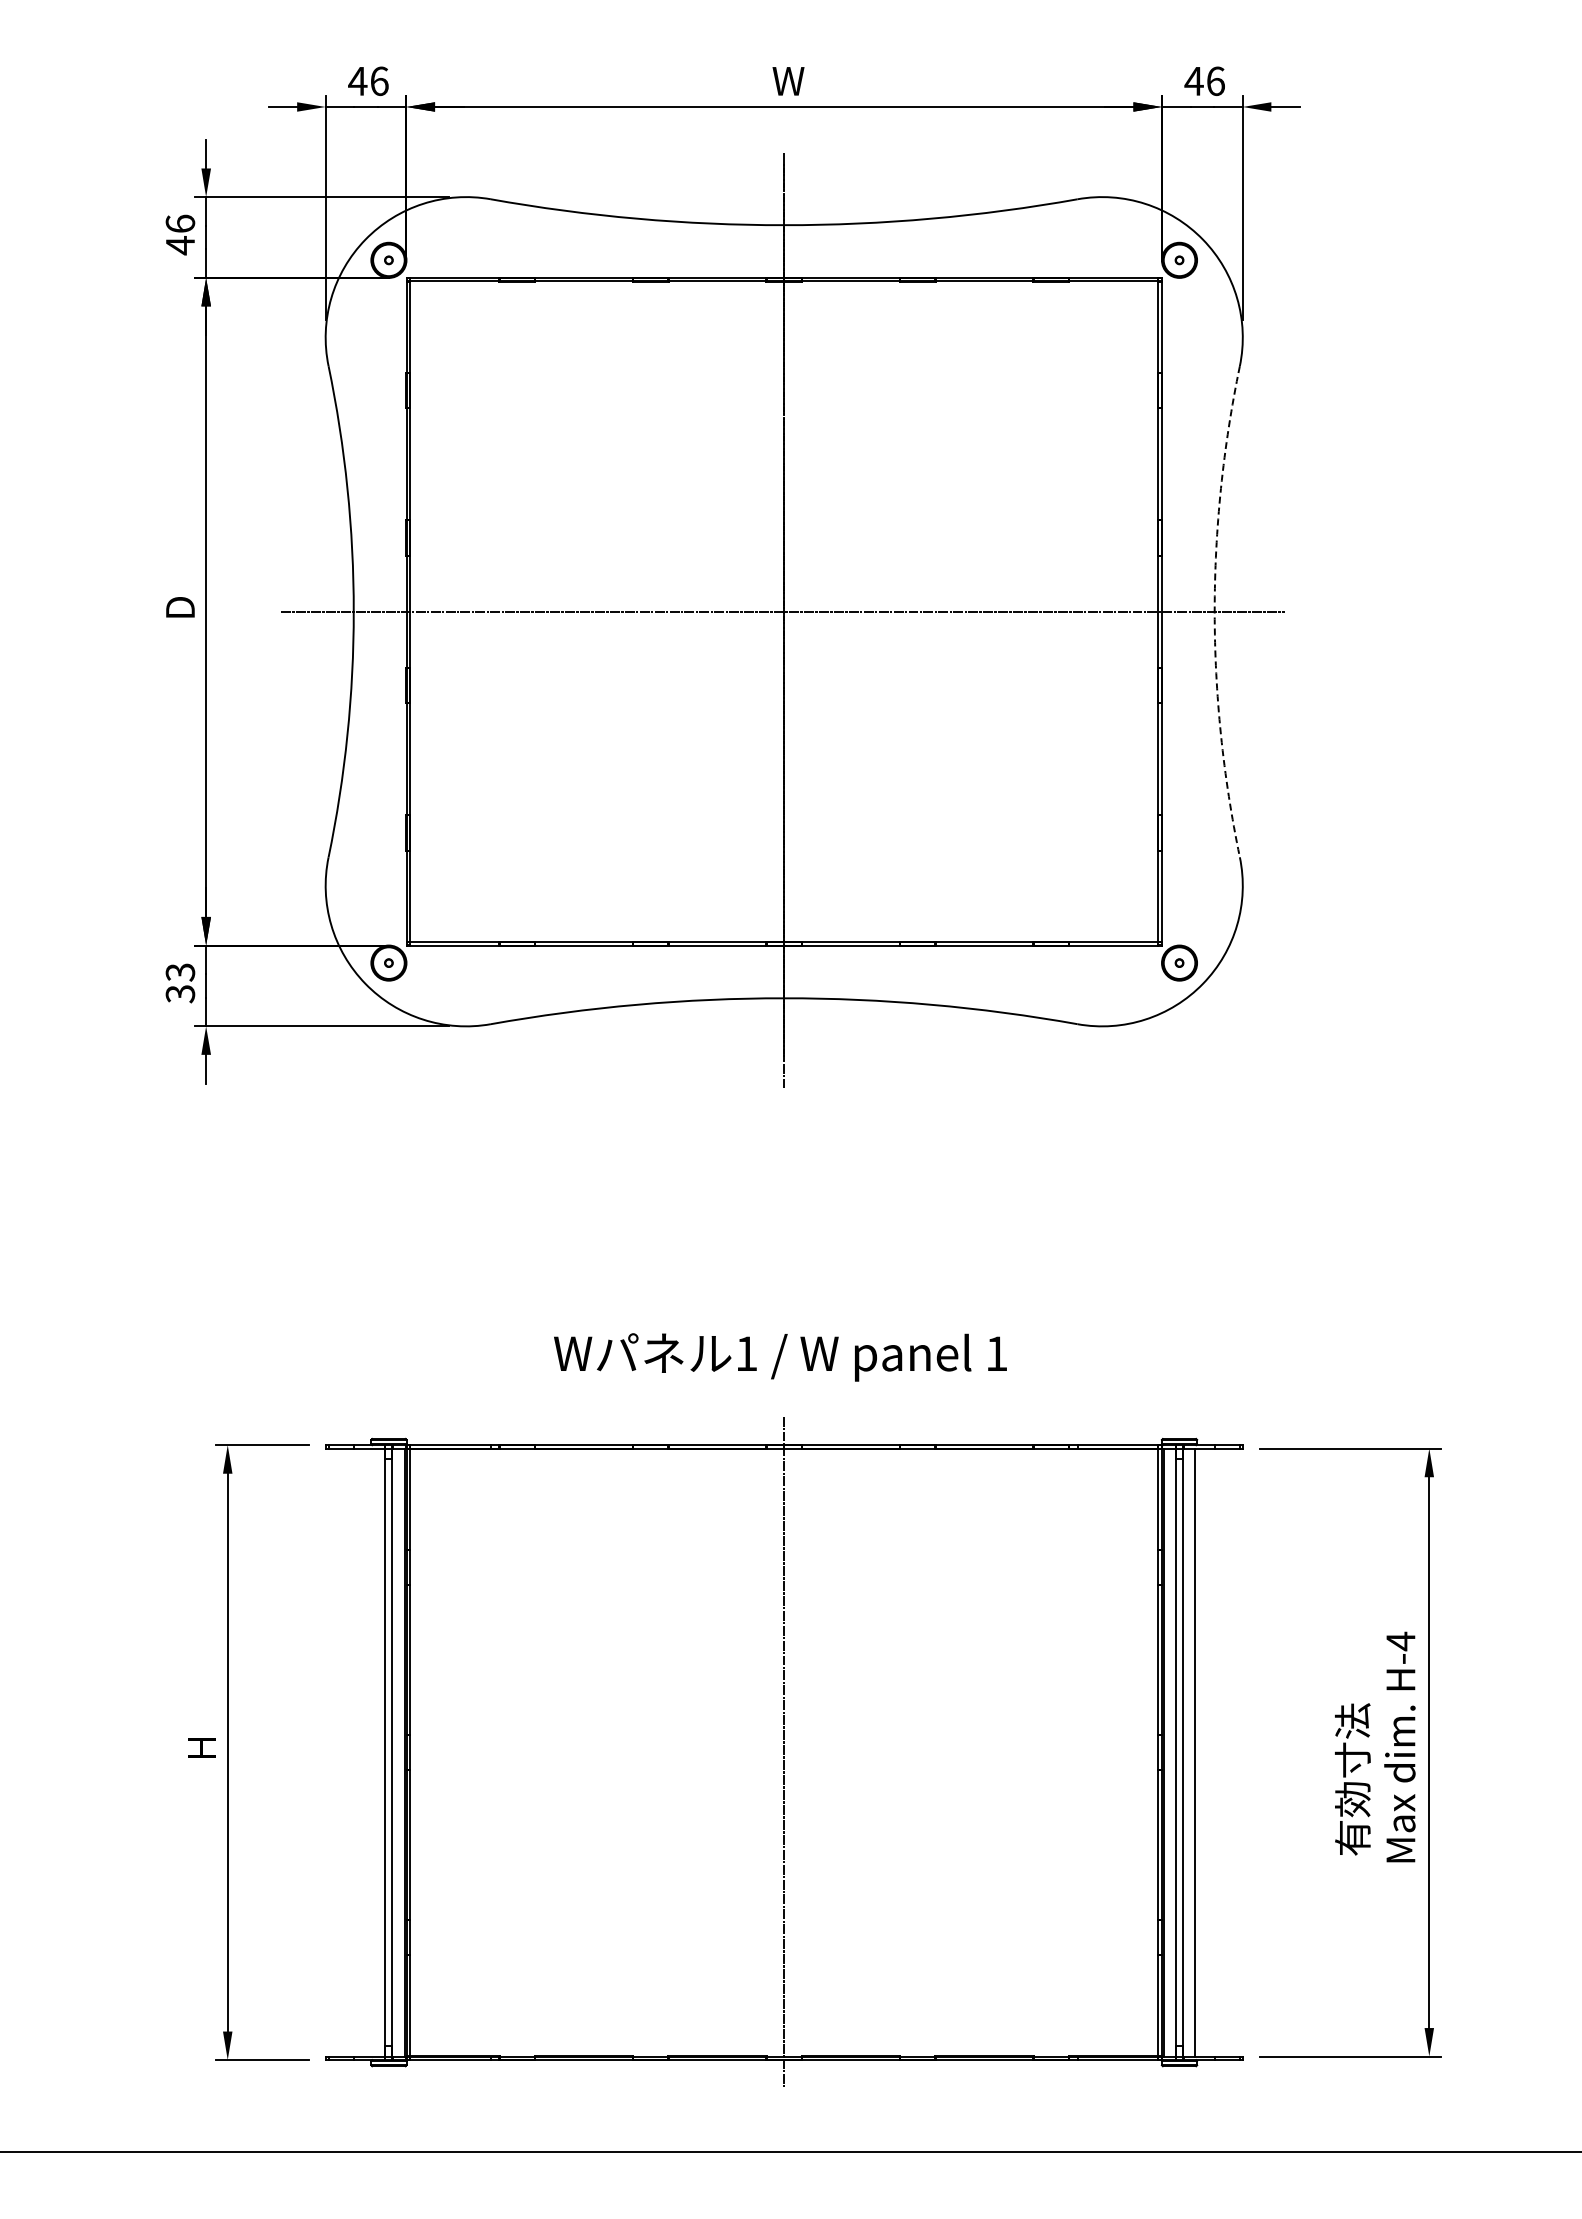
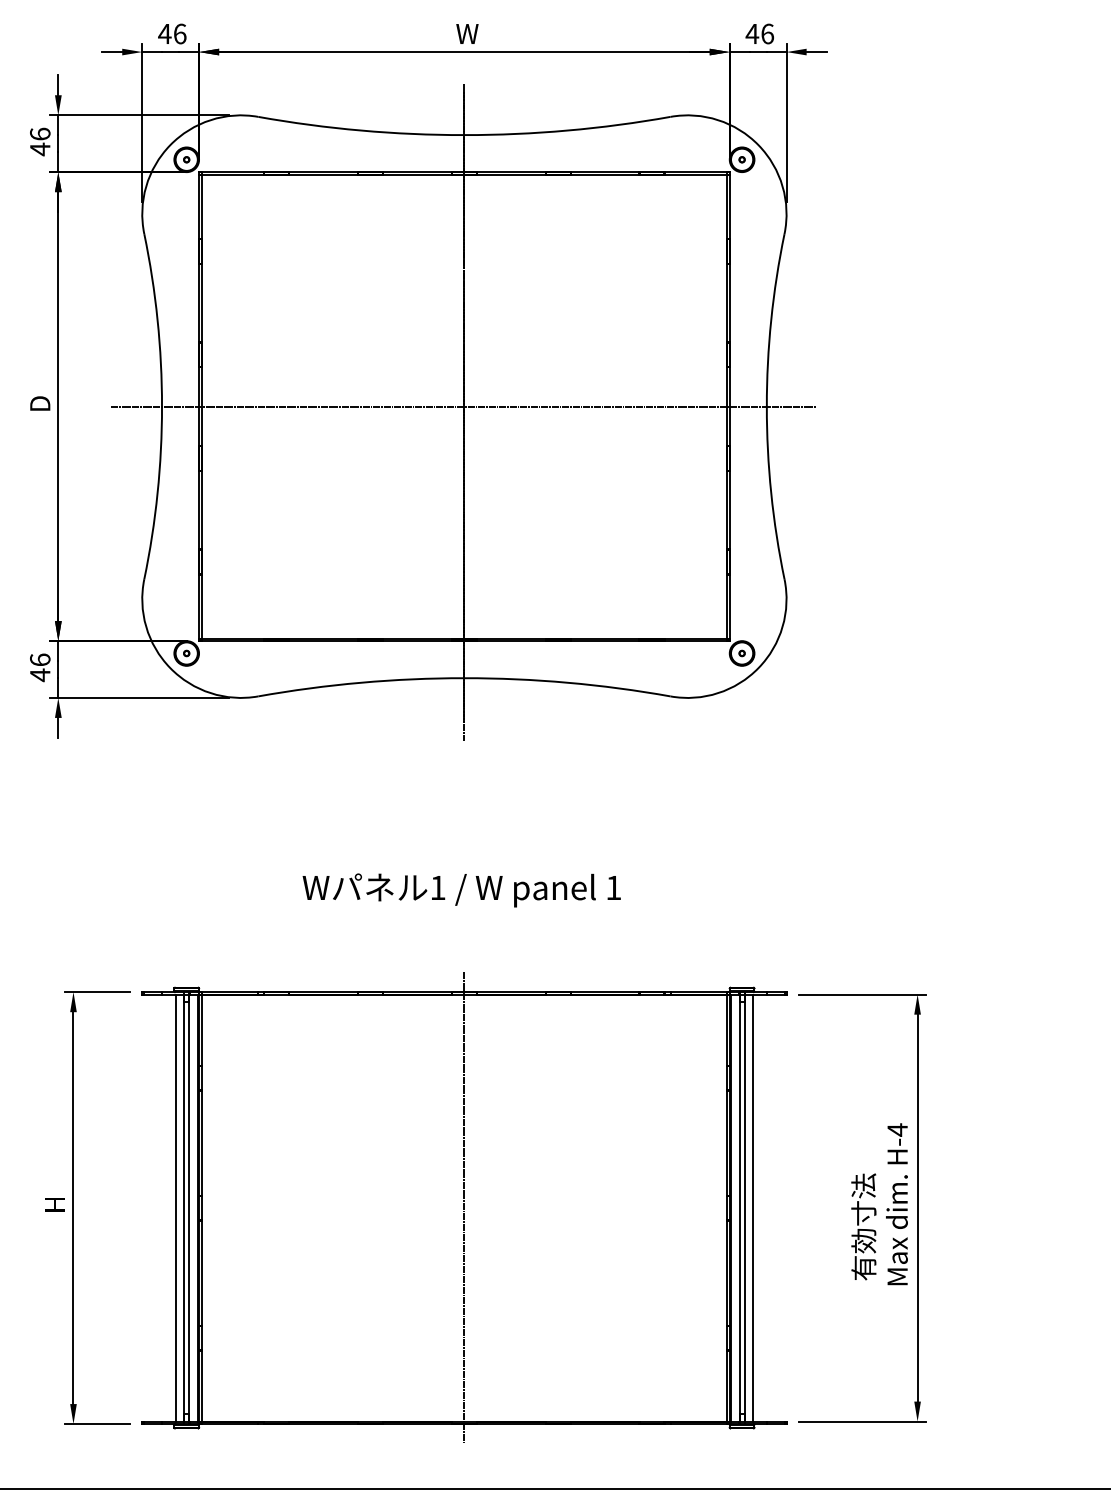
arc: (1214, 611) -> (766, 406), dashed -> solid
text: (180, 983) -> (40, 667), 33 -> 46
text: (780, 1357) -> (461, 890), moved
line: (373, 1752) -> (175, 1208), added

